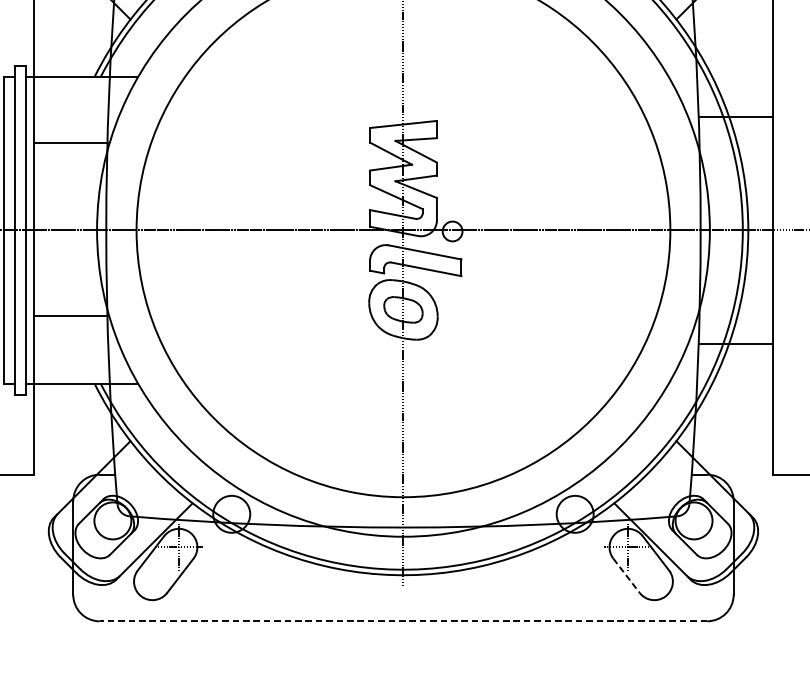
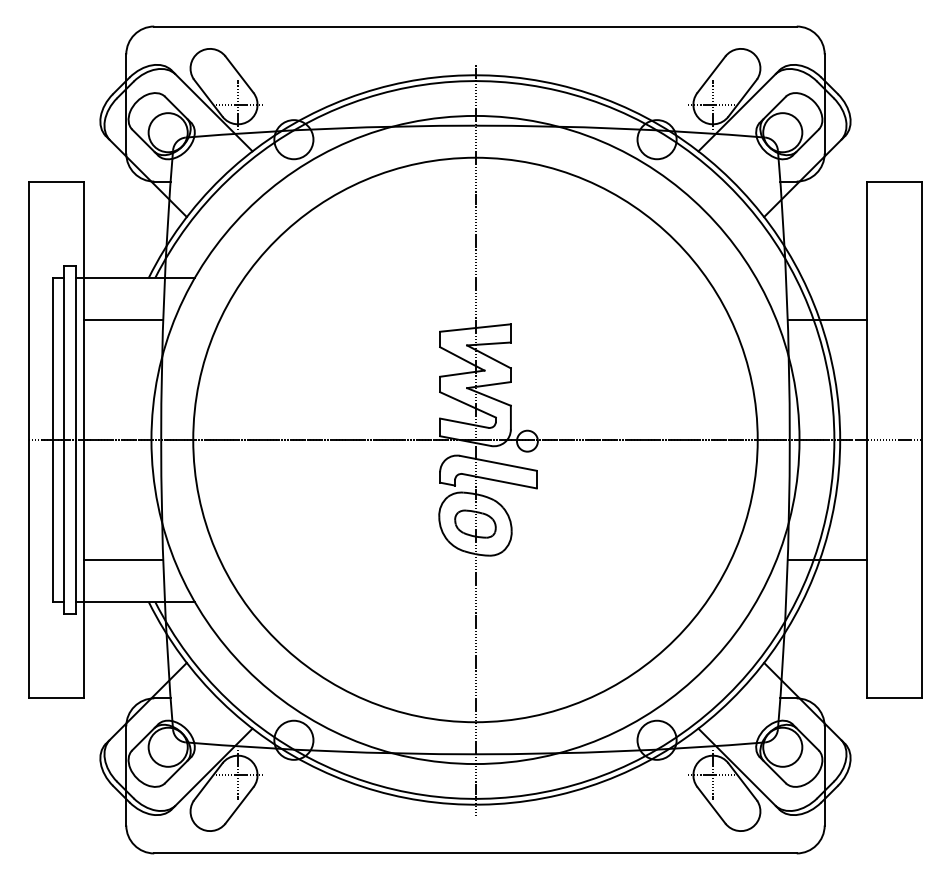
line: (70, 142) -> (123, 319), moved
line: (70, 315) -> (123, 560), moved
line: (626, 575) -> (711, 805), dashed -> solid
line: (403, 621) -> (475, 853), dashed -> solid

